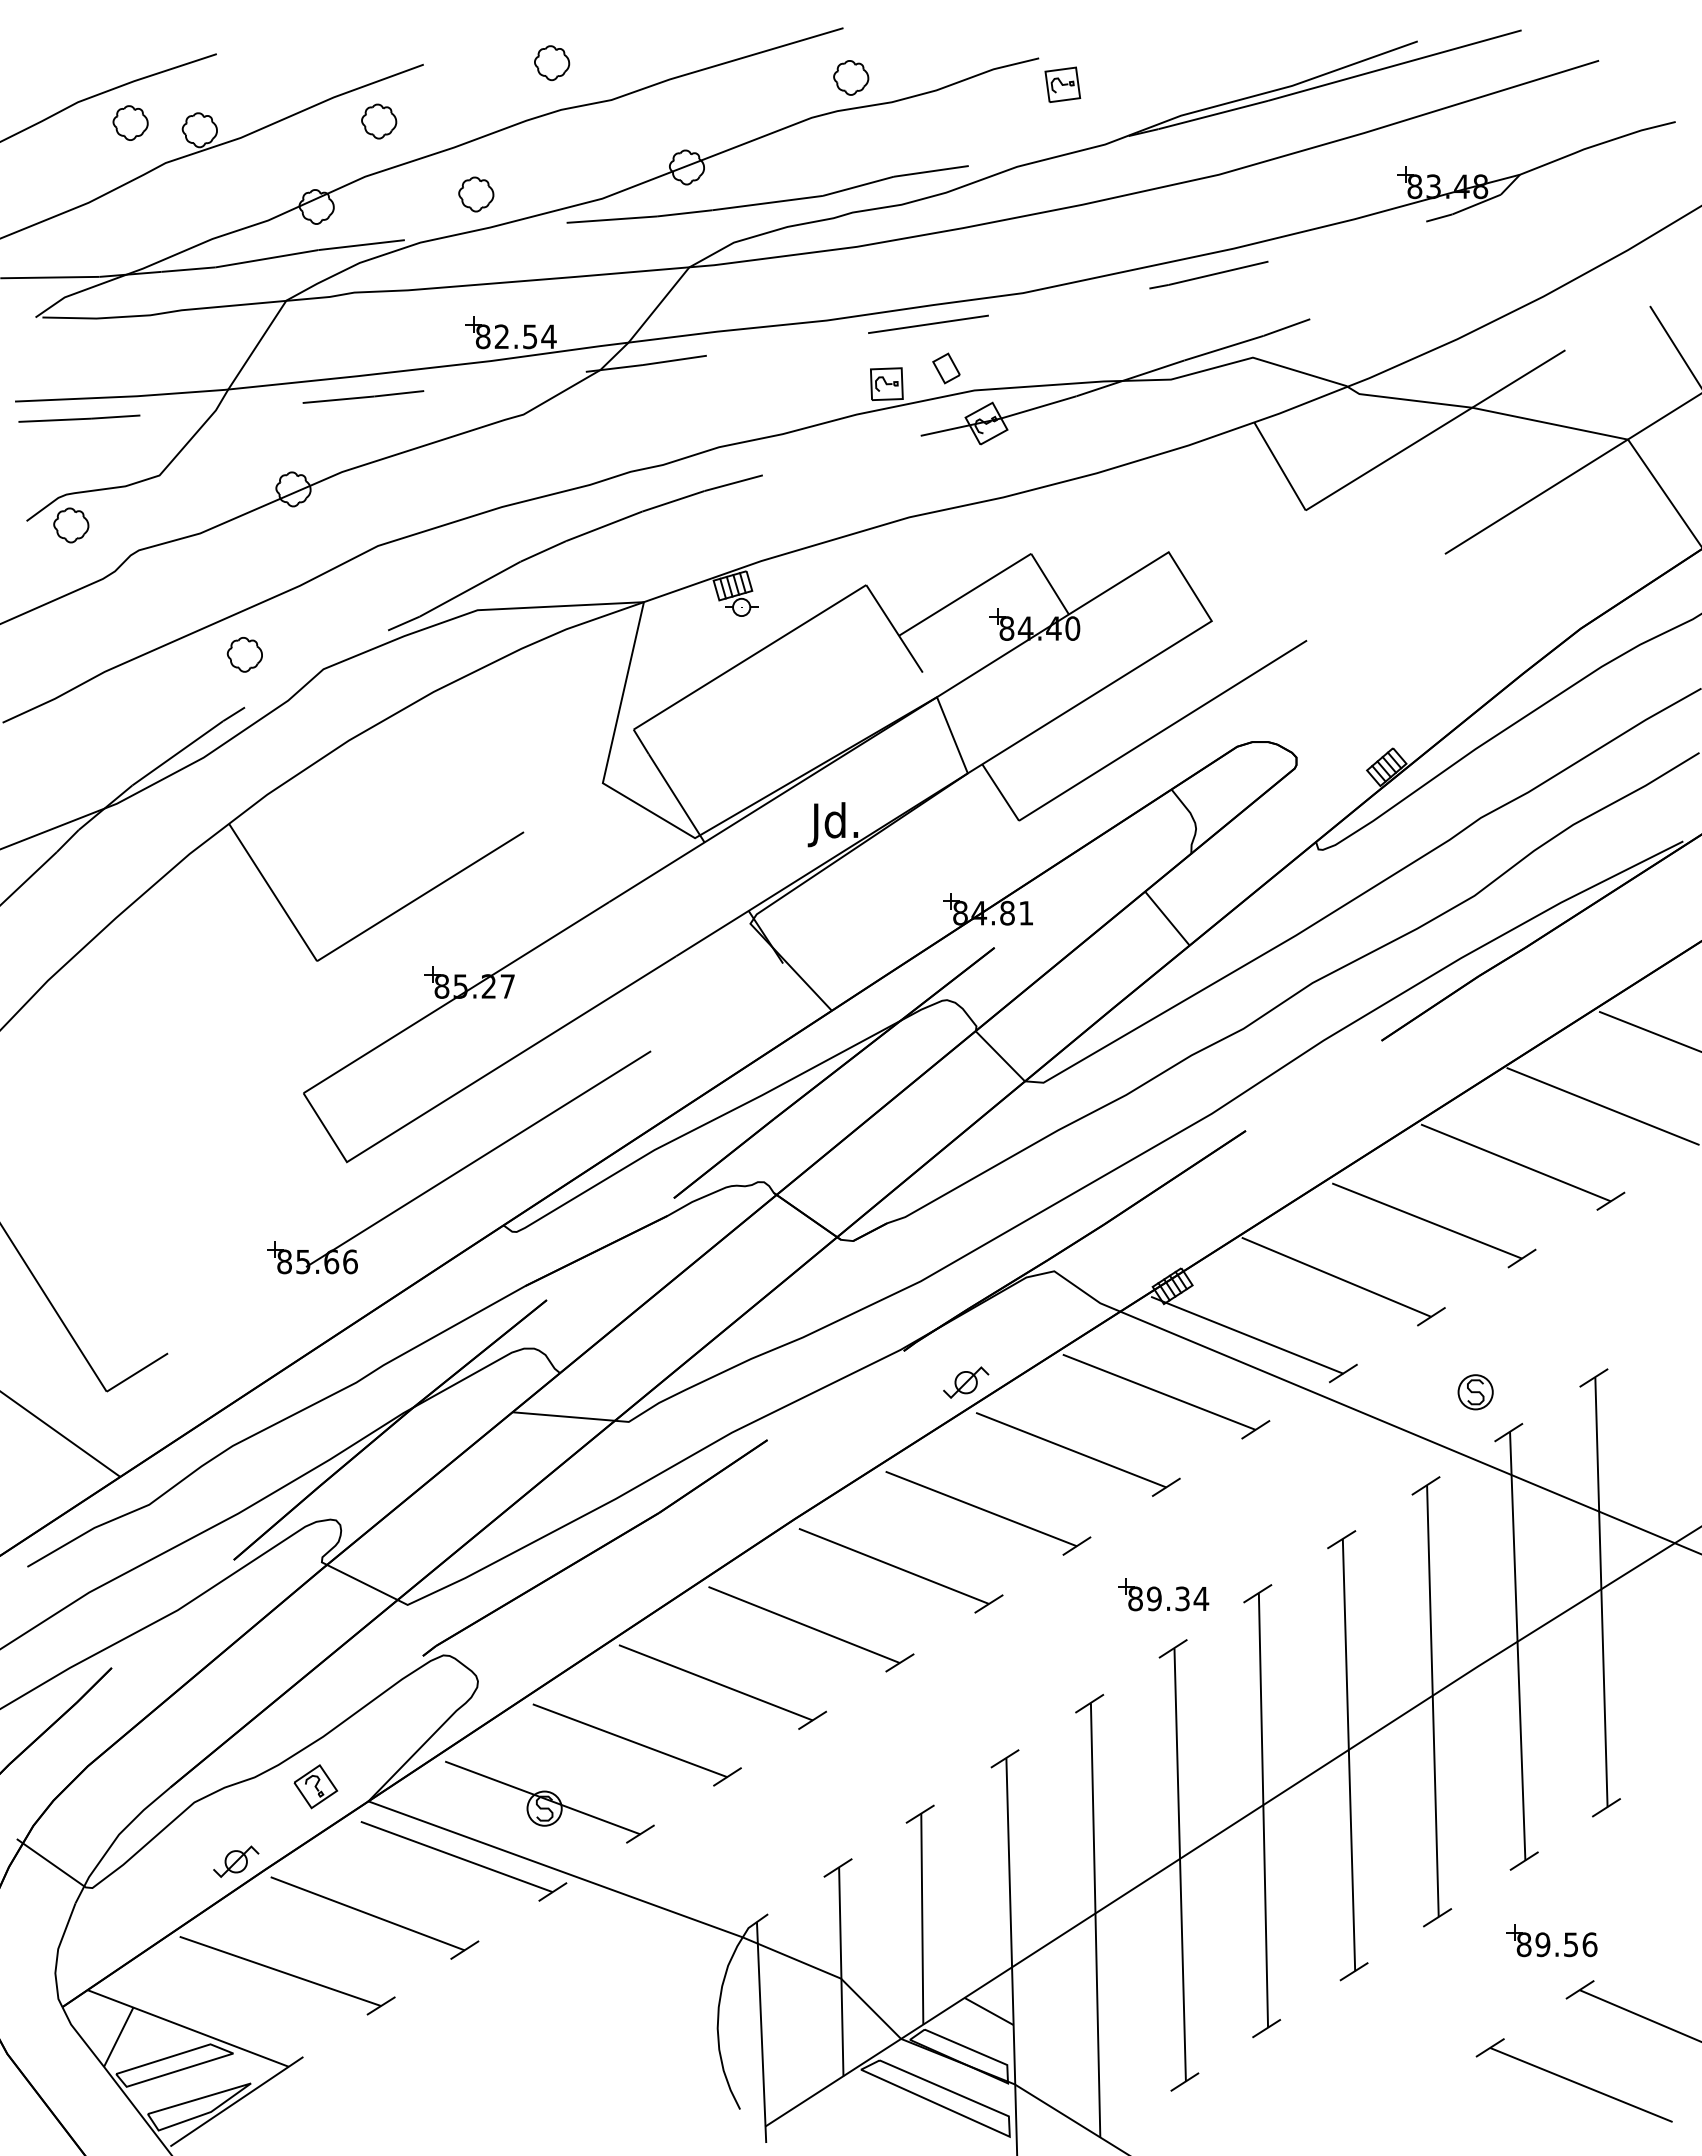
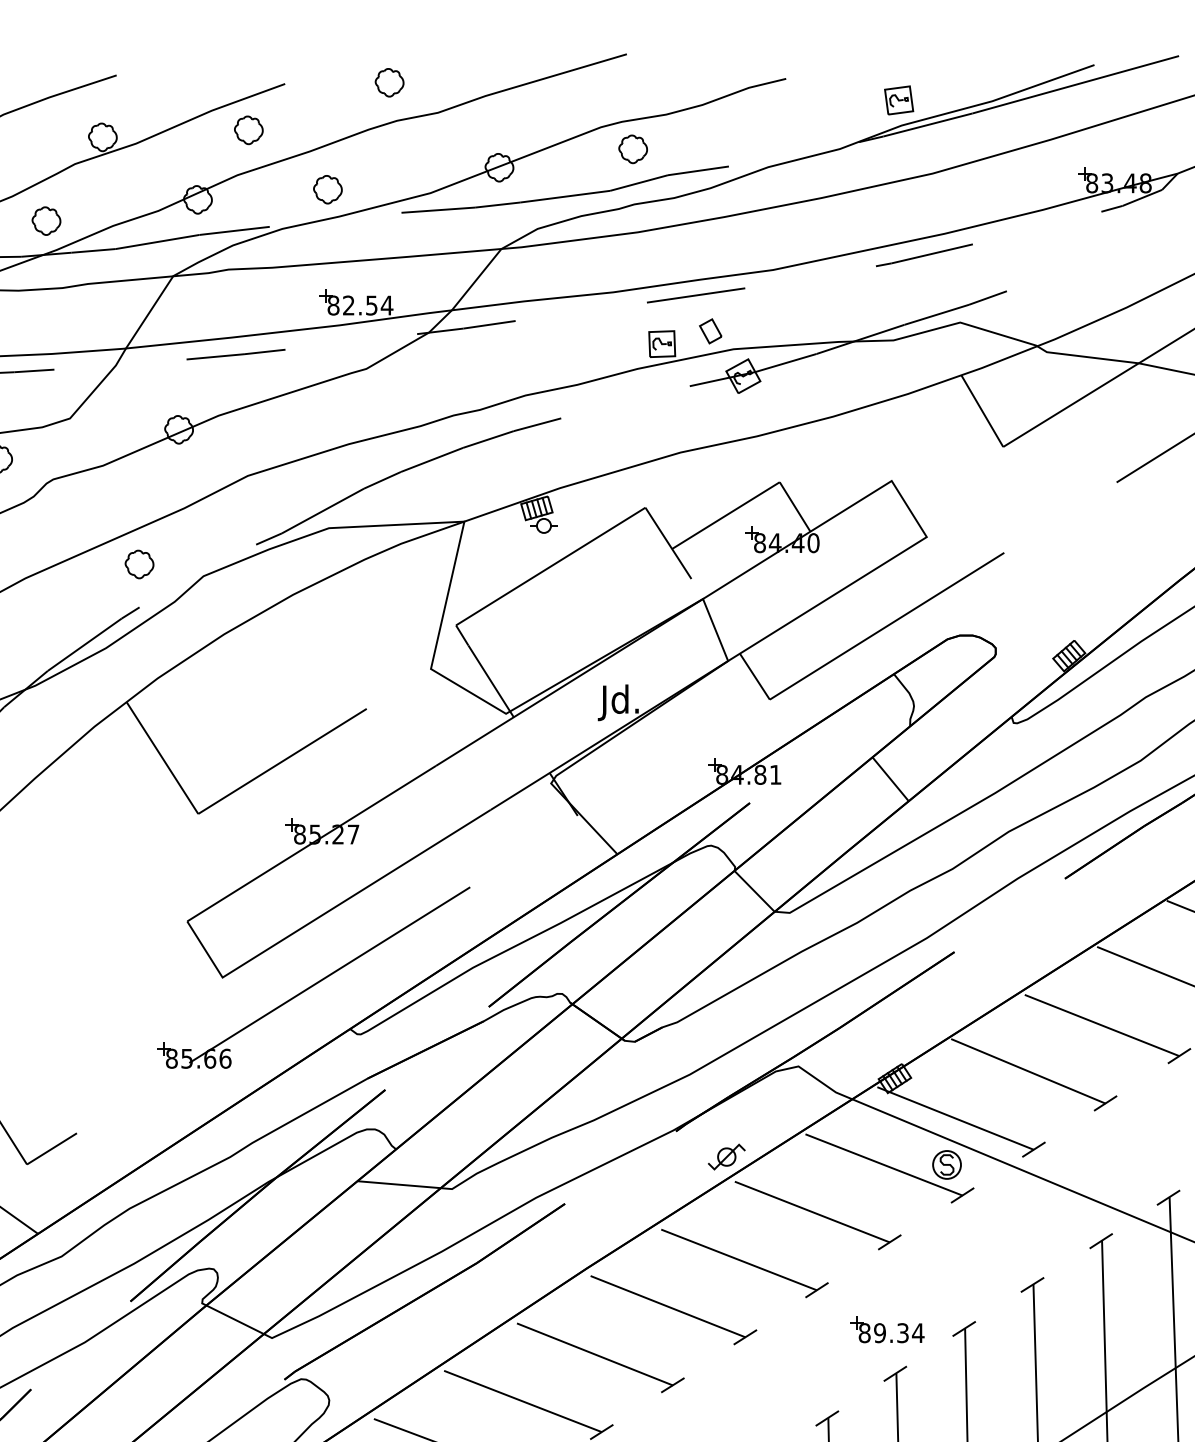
part: (851, 77) -> (633, 149), moved
part: (1062, 84) -> (898, 100), moved
part: (130, 122) -> (46, 220), moved
part: (1475, 1392) -> (946, 1165), moved

